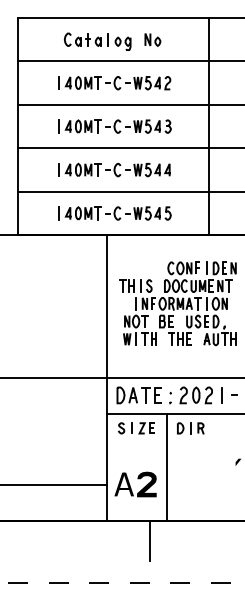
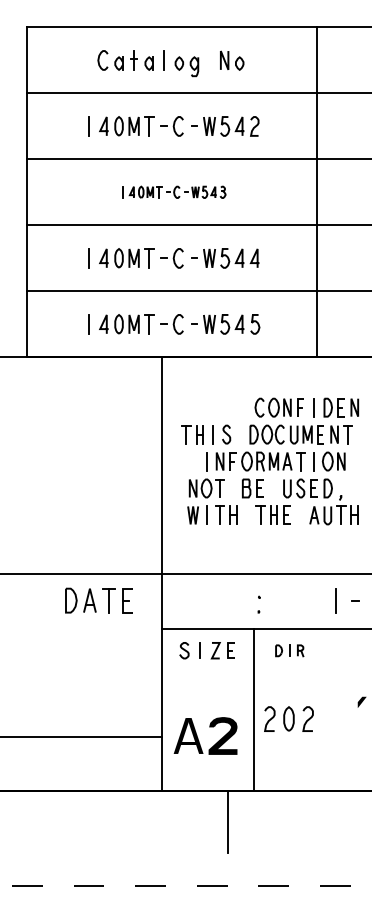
part: (114, 126) -> (173, 192), size x0.6
part: (138, 395) -> (97, 600), moved
part: (195, 395) -> (287, 719), moved
part: (190, 428) -> (289, 650), size x0.7

